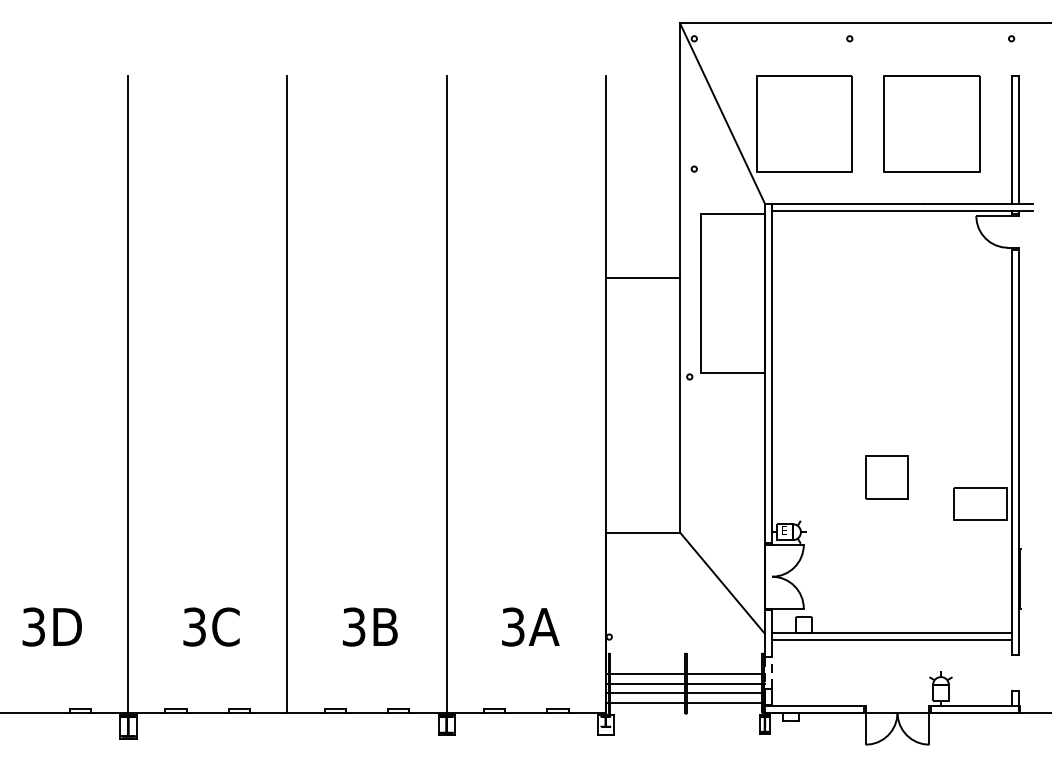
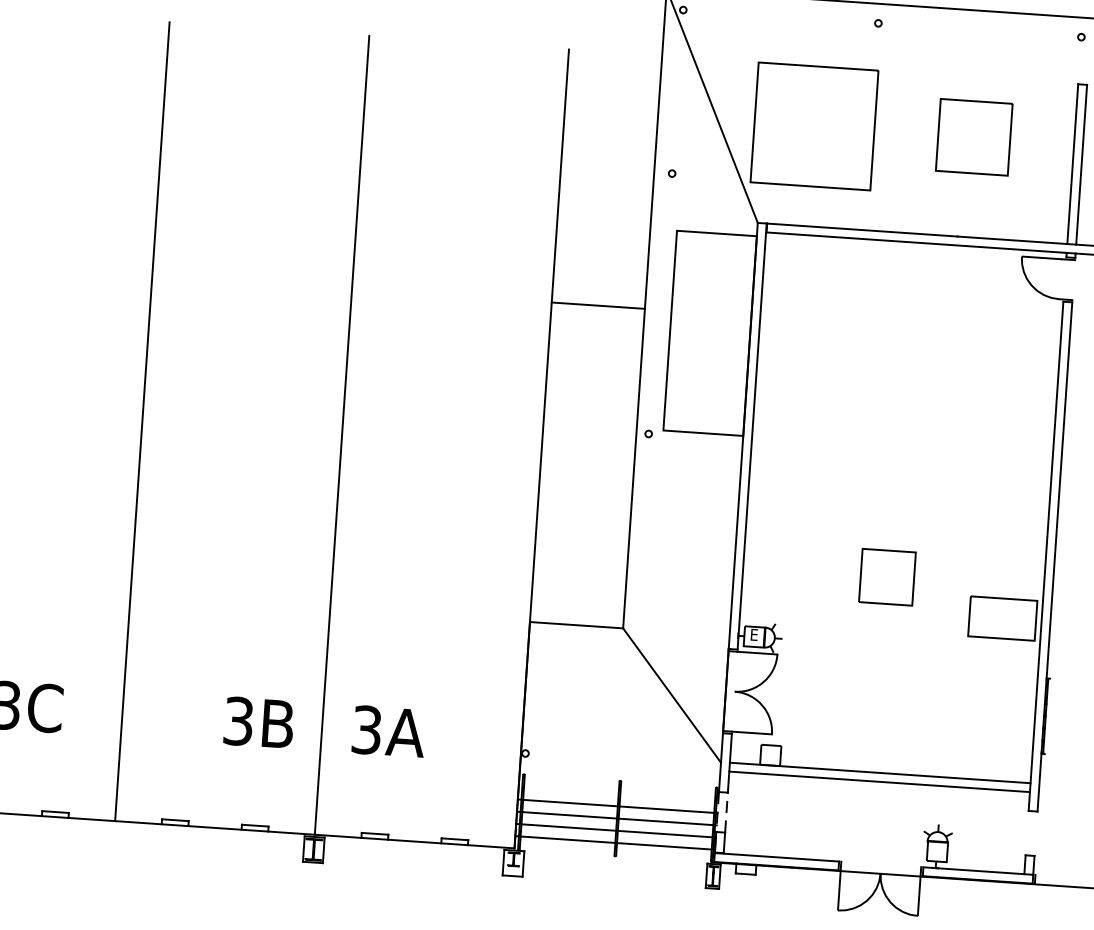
part: (931, 123) -> (973, 136), size x0.6
text: (370, 626) -> (259, 722), moved
text: (530, 626) -> (388, 730), moved

